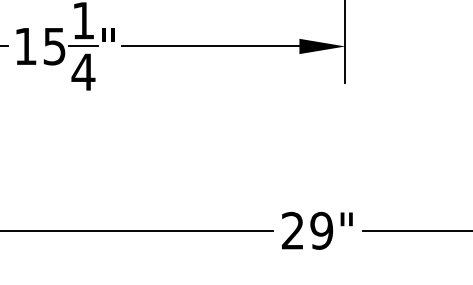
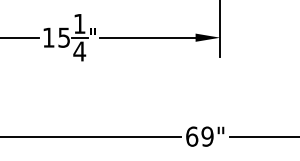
text: (293, 230) -> (192, 136), 29" -> 69"

